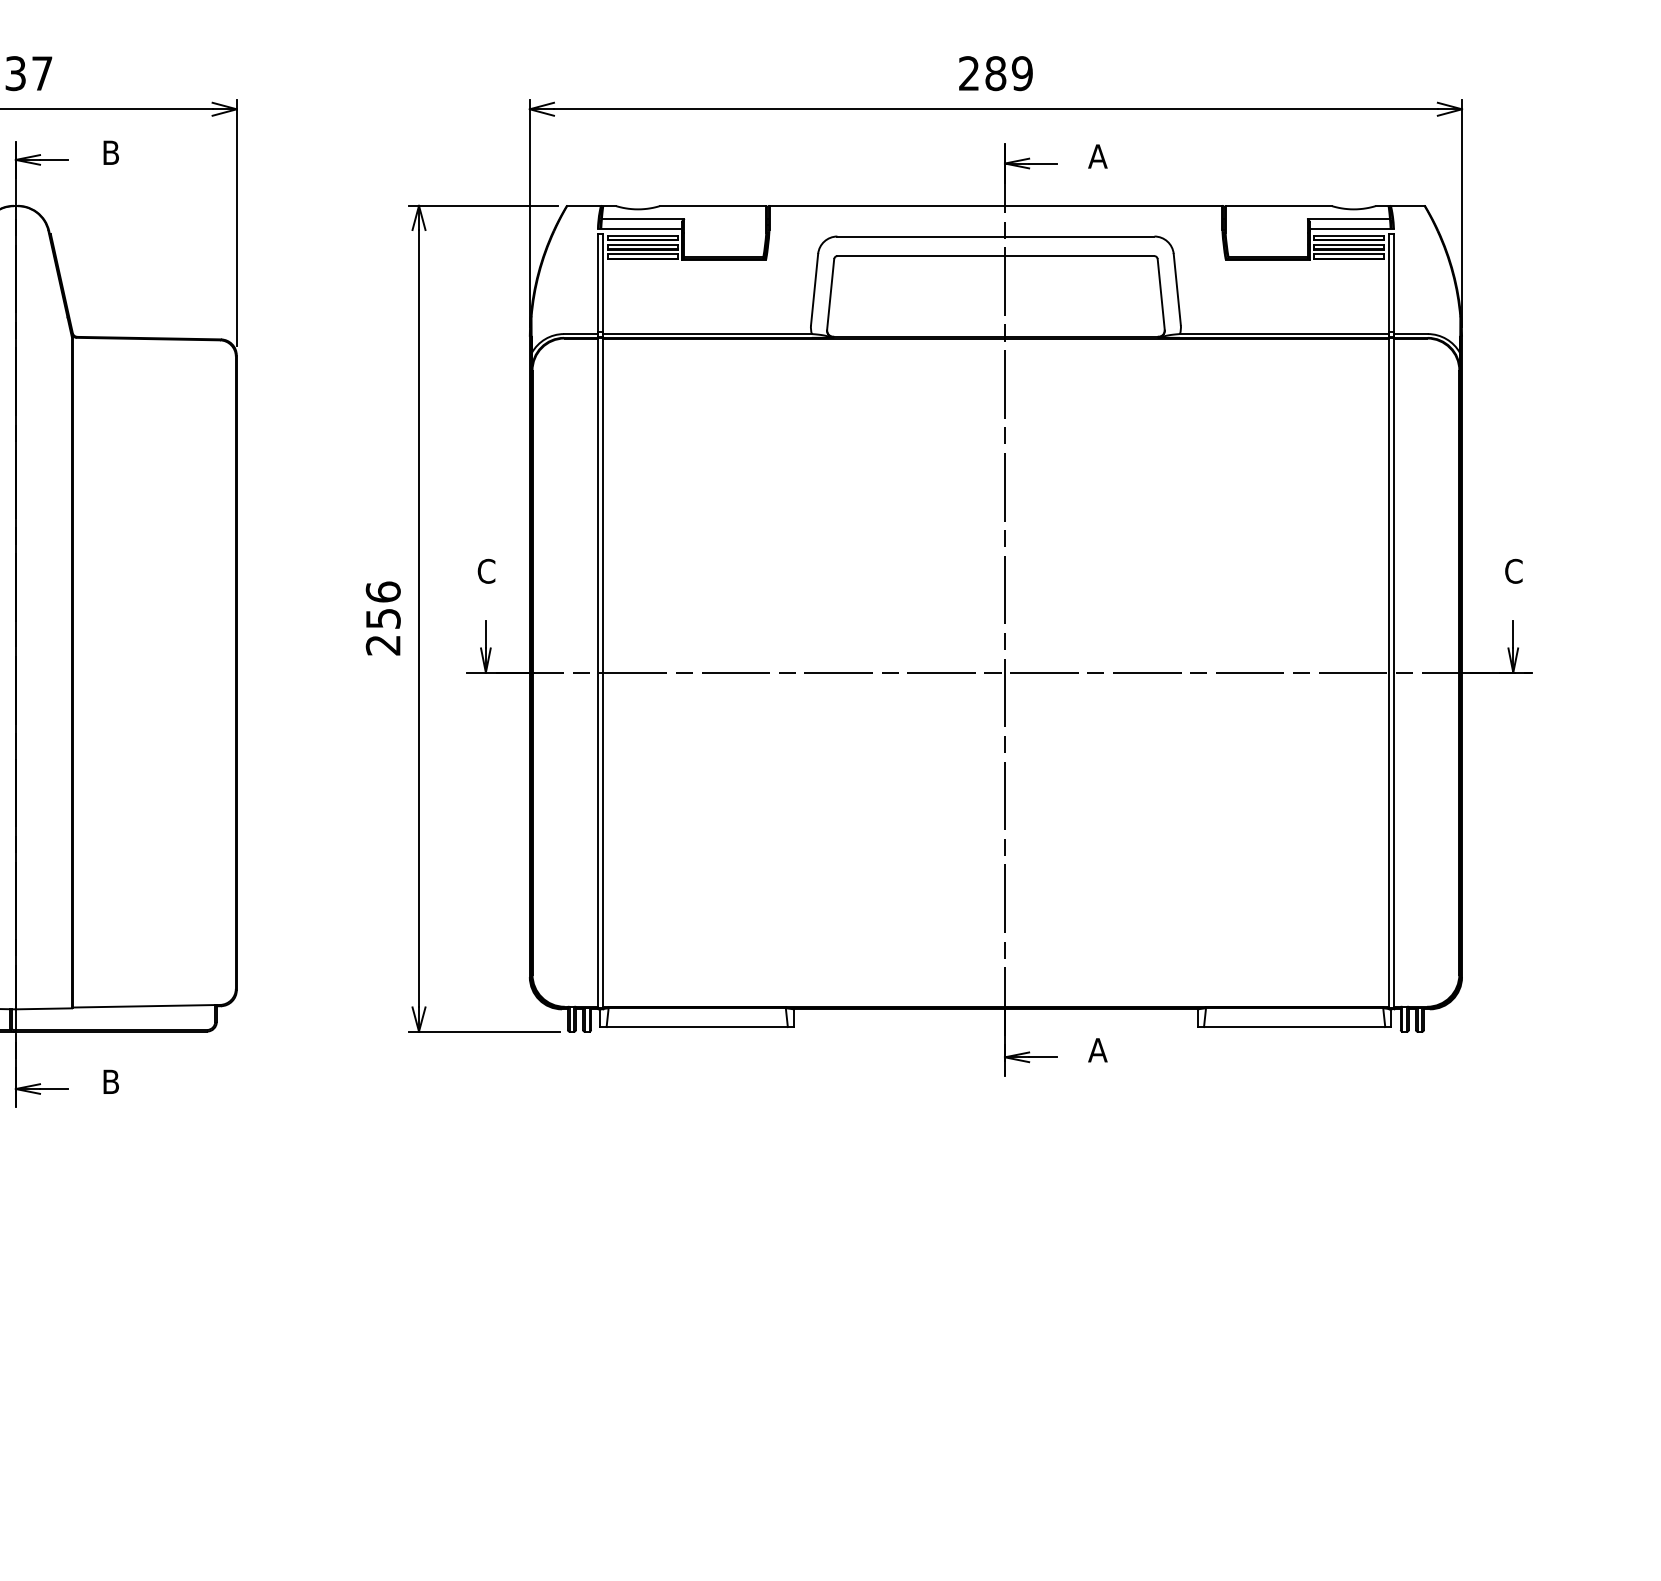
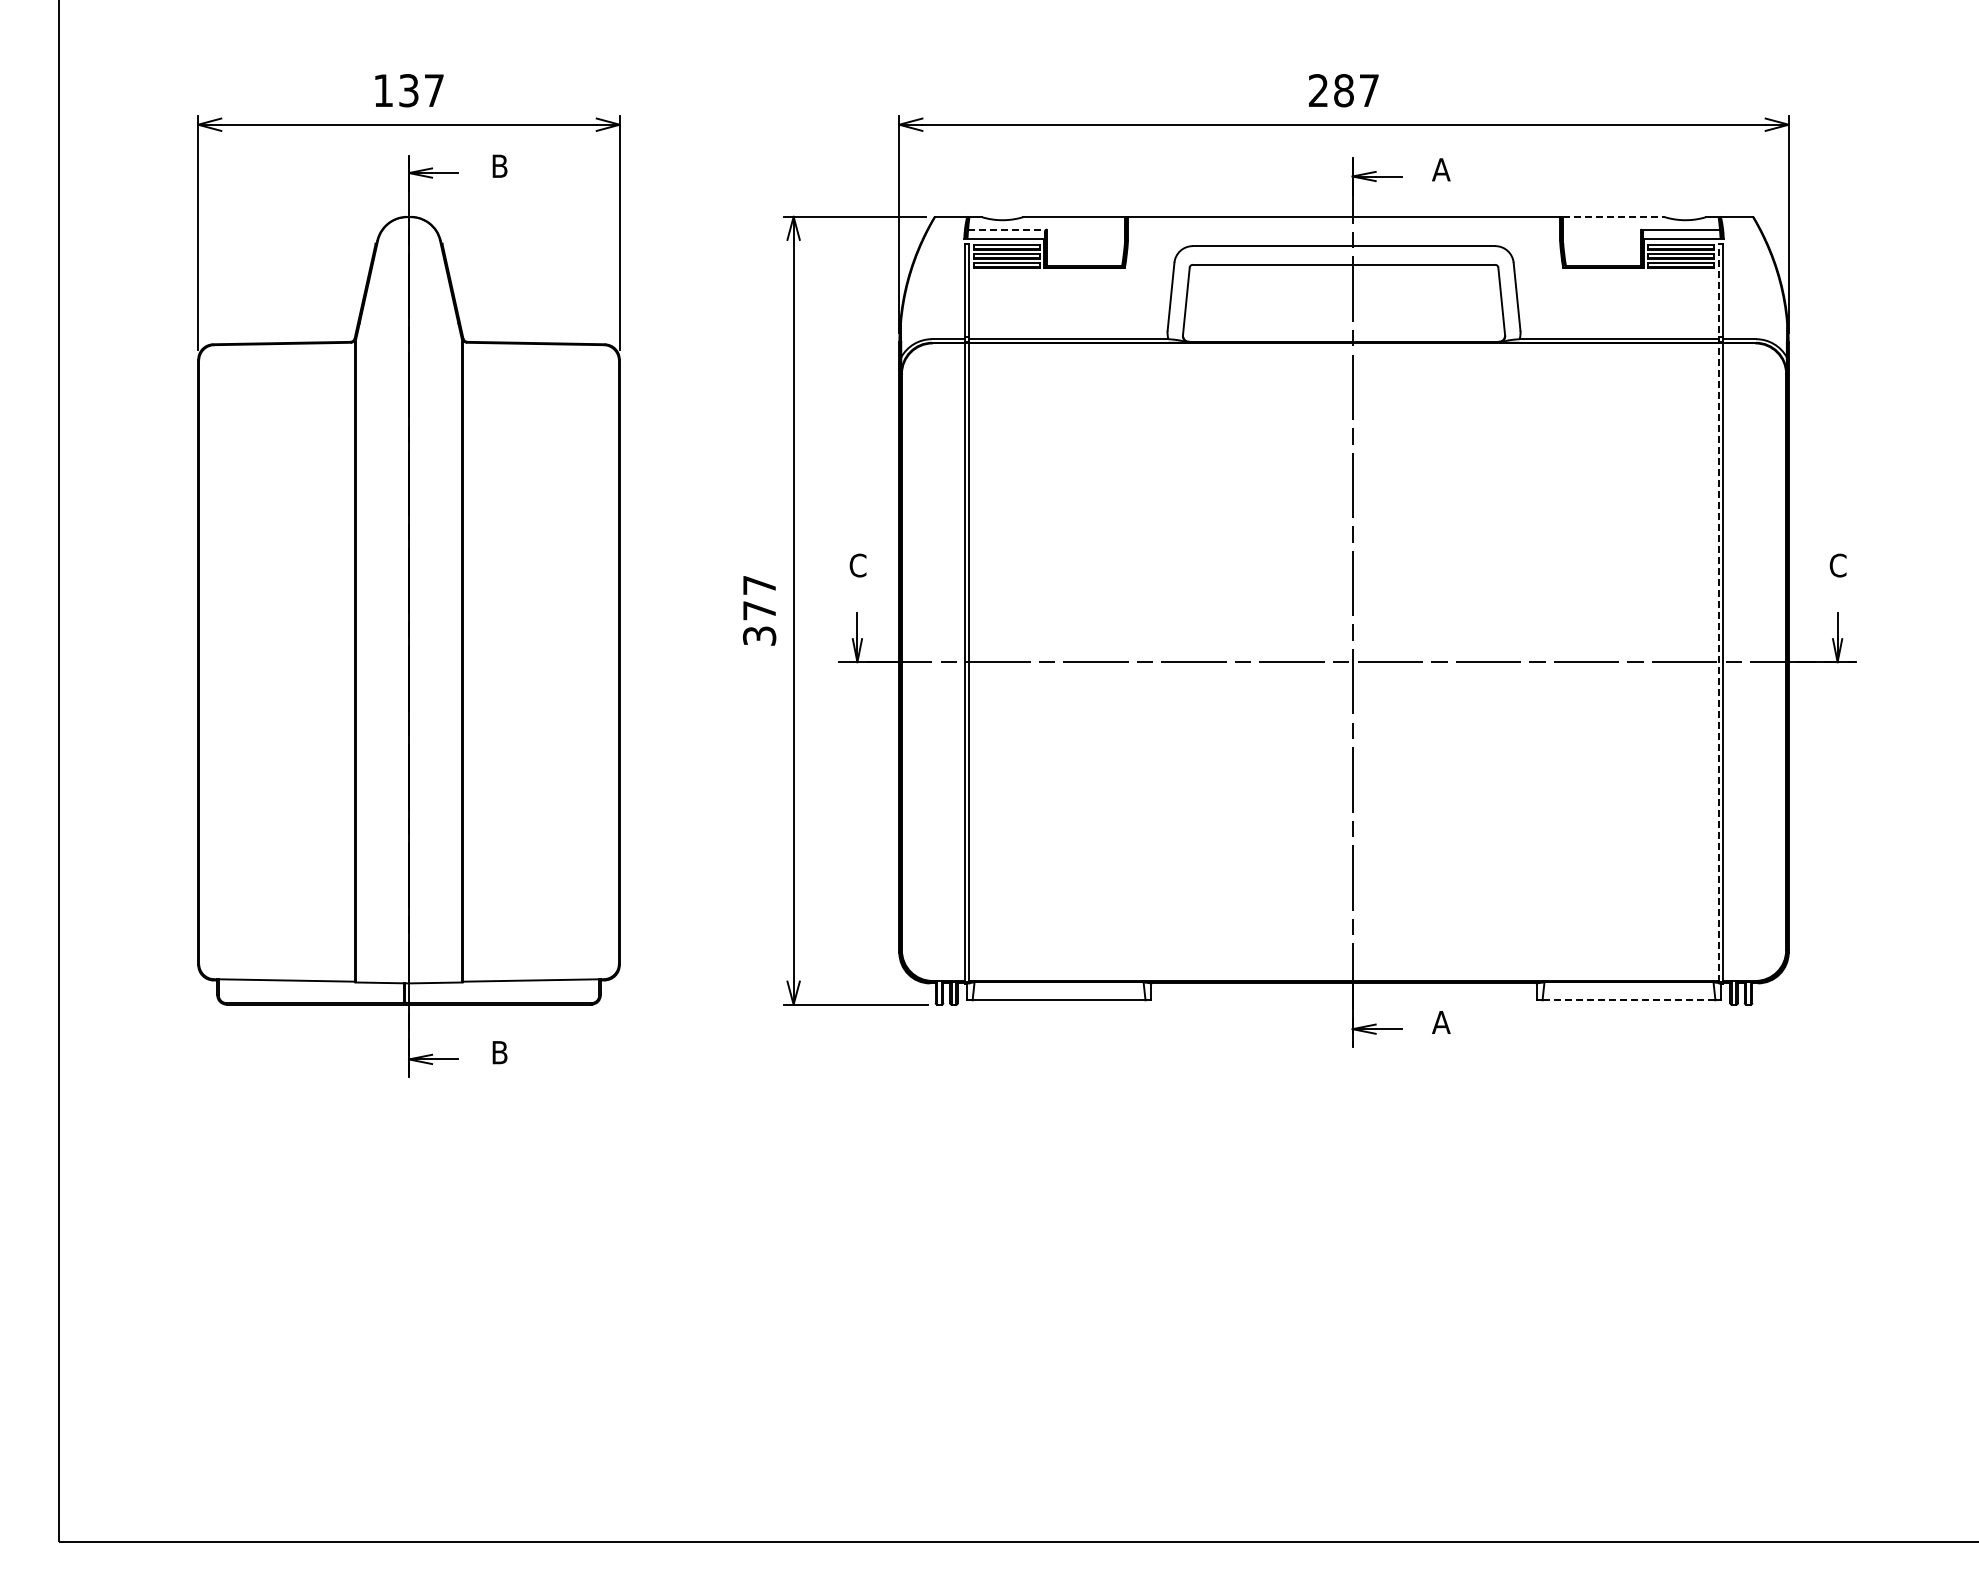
text: (1022, 73) -> (1369, 90), 289 -> 287
line: (1278, 206) -> (1613, 217), solid -> dashed
line: (643, 219) -> (1007, 229), solid -> dashed
text: (383, 618) -> (759, 610), 256 -> 377
line: (1388, 620) -> (1718, 612), solid -> dashed
line: (1295, 1027) -> (1629, 1000), solid -> dashed

